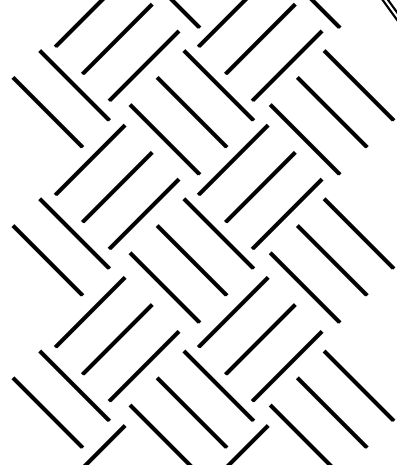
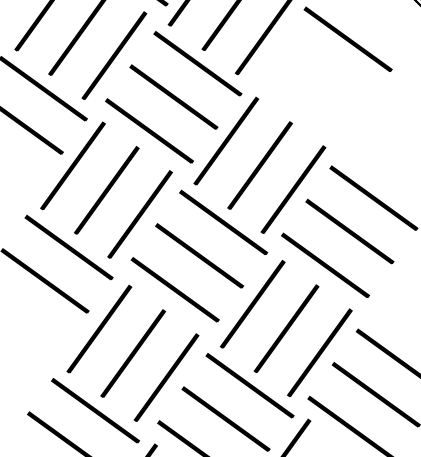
part: (330, 113) -> (322, 74), removed

